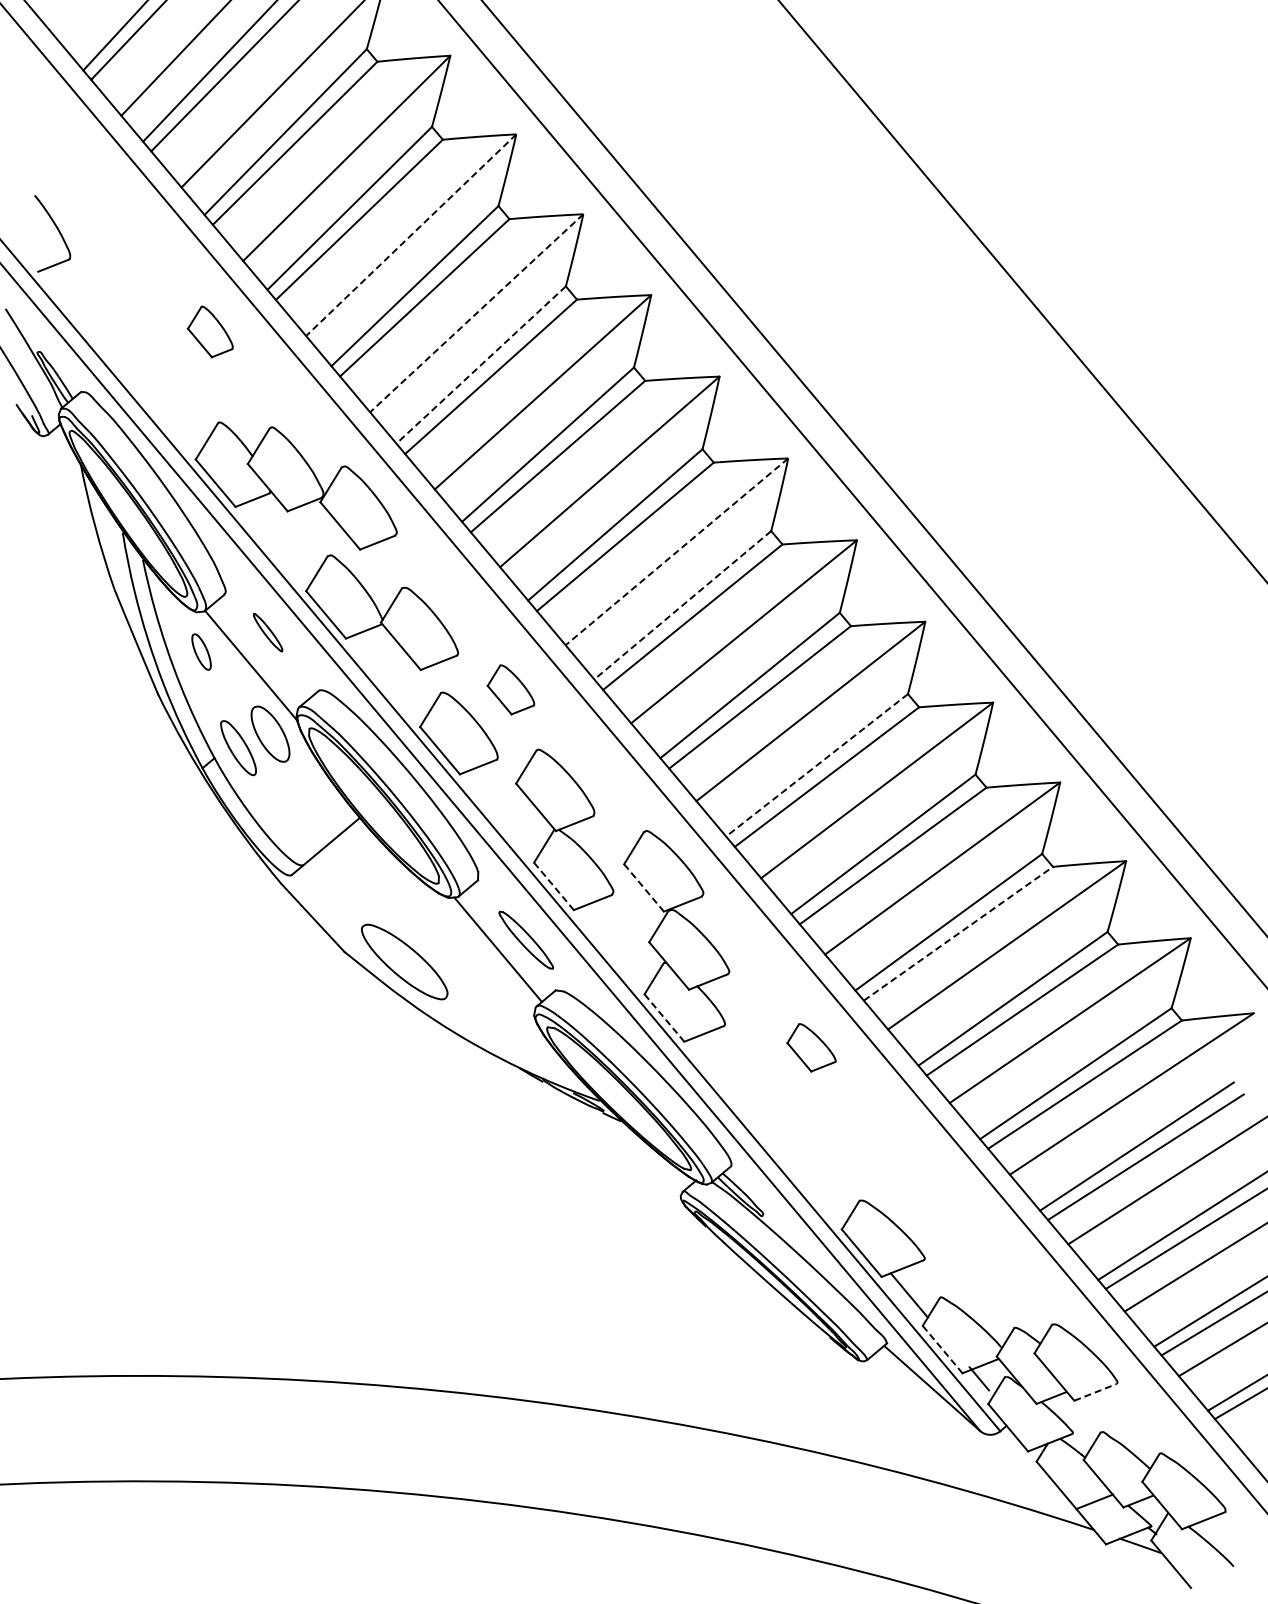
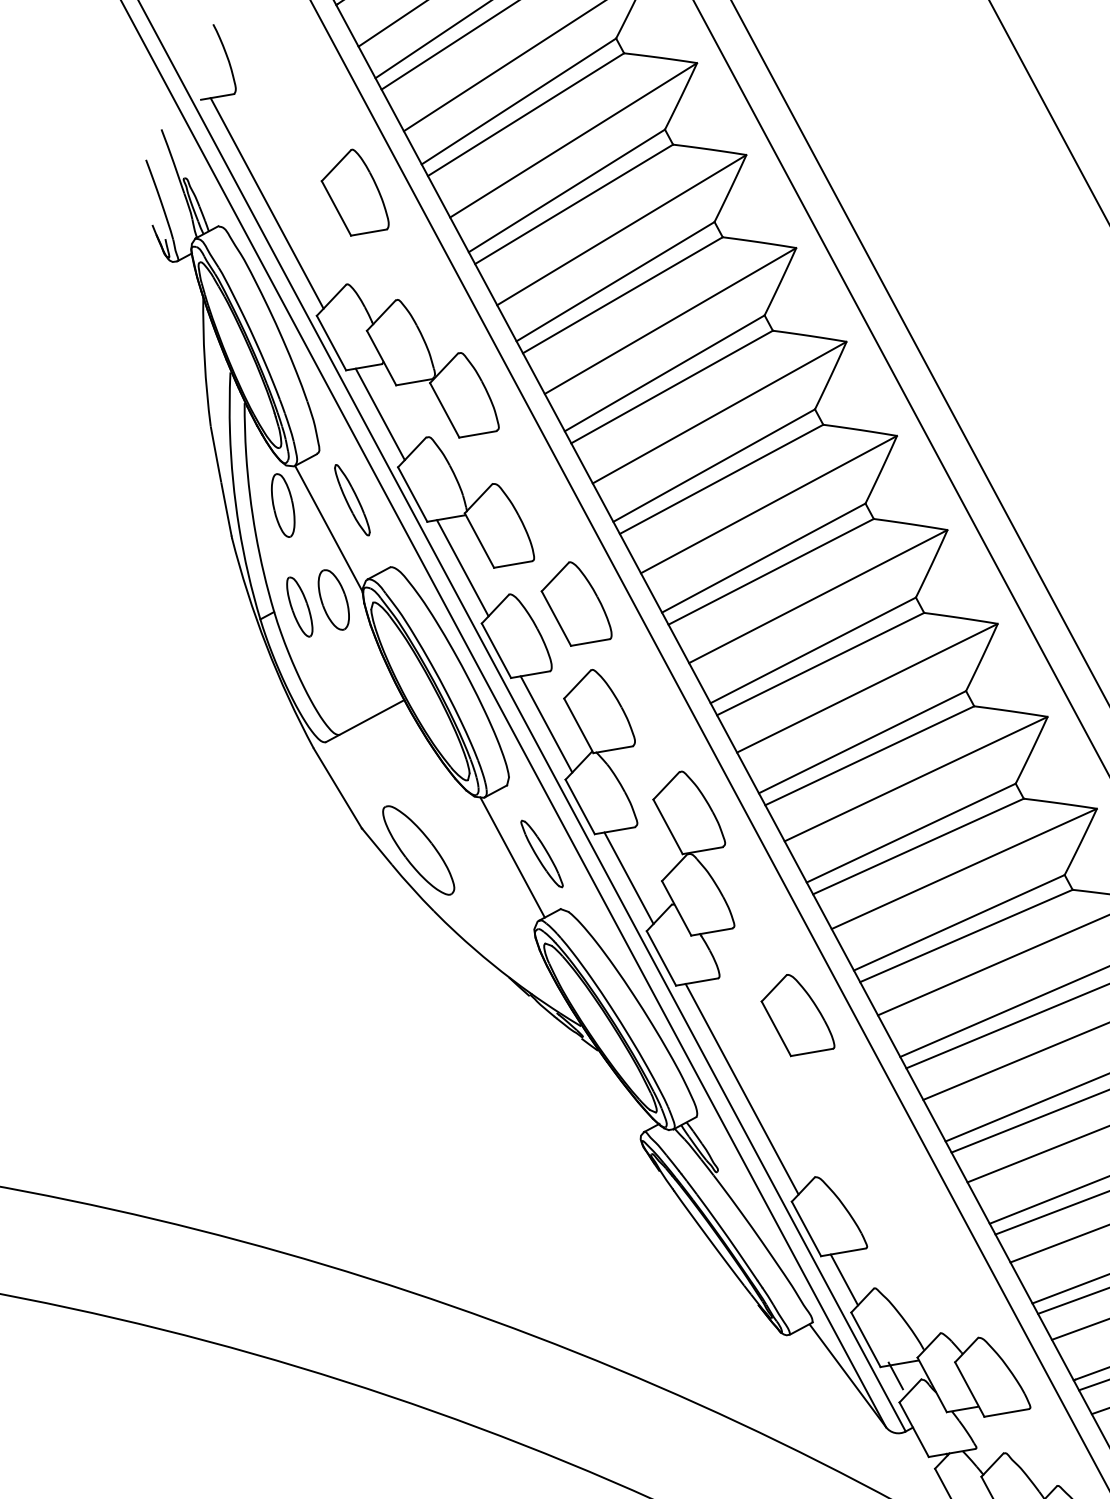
line: (411, 235) -> (573, 140), dashed -> solid
line: (476, 313) -> (621, 230), dashed -> solid
part: (210, 331) -> (357, 193), size x1.67
line: (123, 359) -> (266, 203), added
line: (481, 365) -> (615, 282), dashed -> solid
line: (277, 542) -> (379, 413), added
line: (676, 552) -> (768, 505), dashed -> solid
line: (682, 605) -> (763, 558), dashed -> solid
part: (267, 632) -> (351, 499), size x1.67
part: (201, 651) -> (283, 504), size x1.67
line: (390, 676) -> (463, 568), added
part: (510, 689) -> (577, 605), size x1.67
line: (816, 765) -> (861, 742), dashed -> solid
line: (504, 812) -> (546, 724), added
line: (553, 886) -> (579, 806), dashed -> solid
line: (644, 887) -> (668, 826), dashed -> solid
line: (958, 933) -> (966, 935), dashed -> solid
line: (615, 946) -> (628, 878), added
line: (664, 1018) -> (661, 958), dashed -> solid
part: (811, 1047) -> (799, 1017), size x1.67
line: (770, 1129) -> (742, 1089), added
line: (942, 1349) -> (865, 1339), dashed -> solid
line: (1095, 1392) -> (1006, 1413), dashed -> solid

